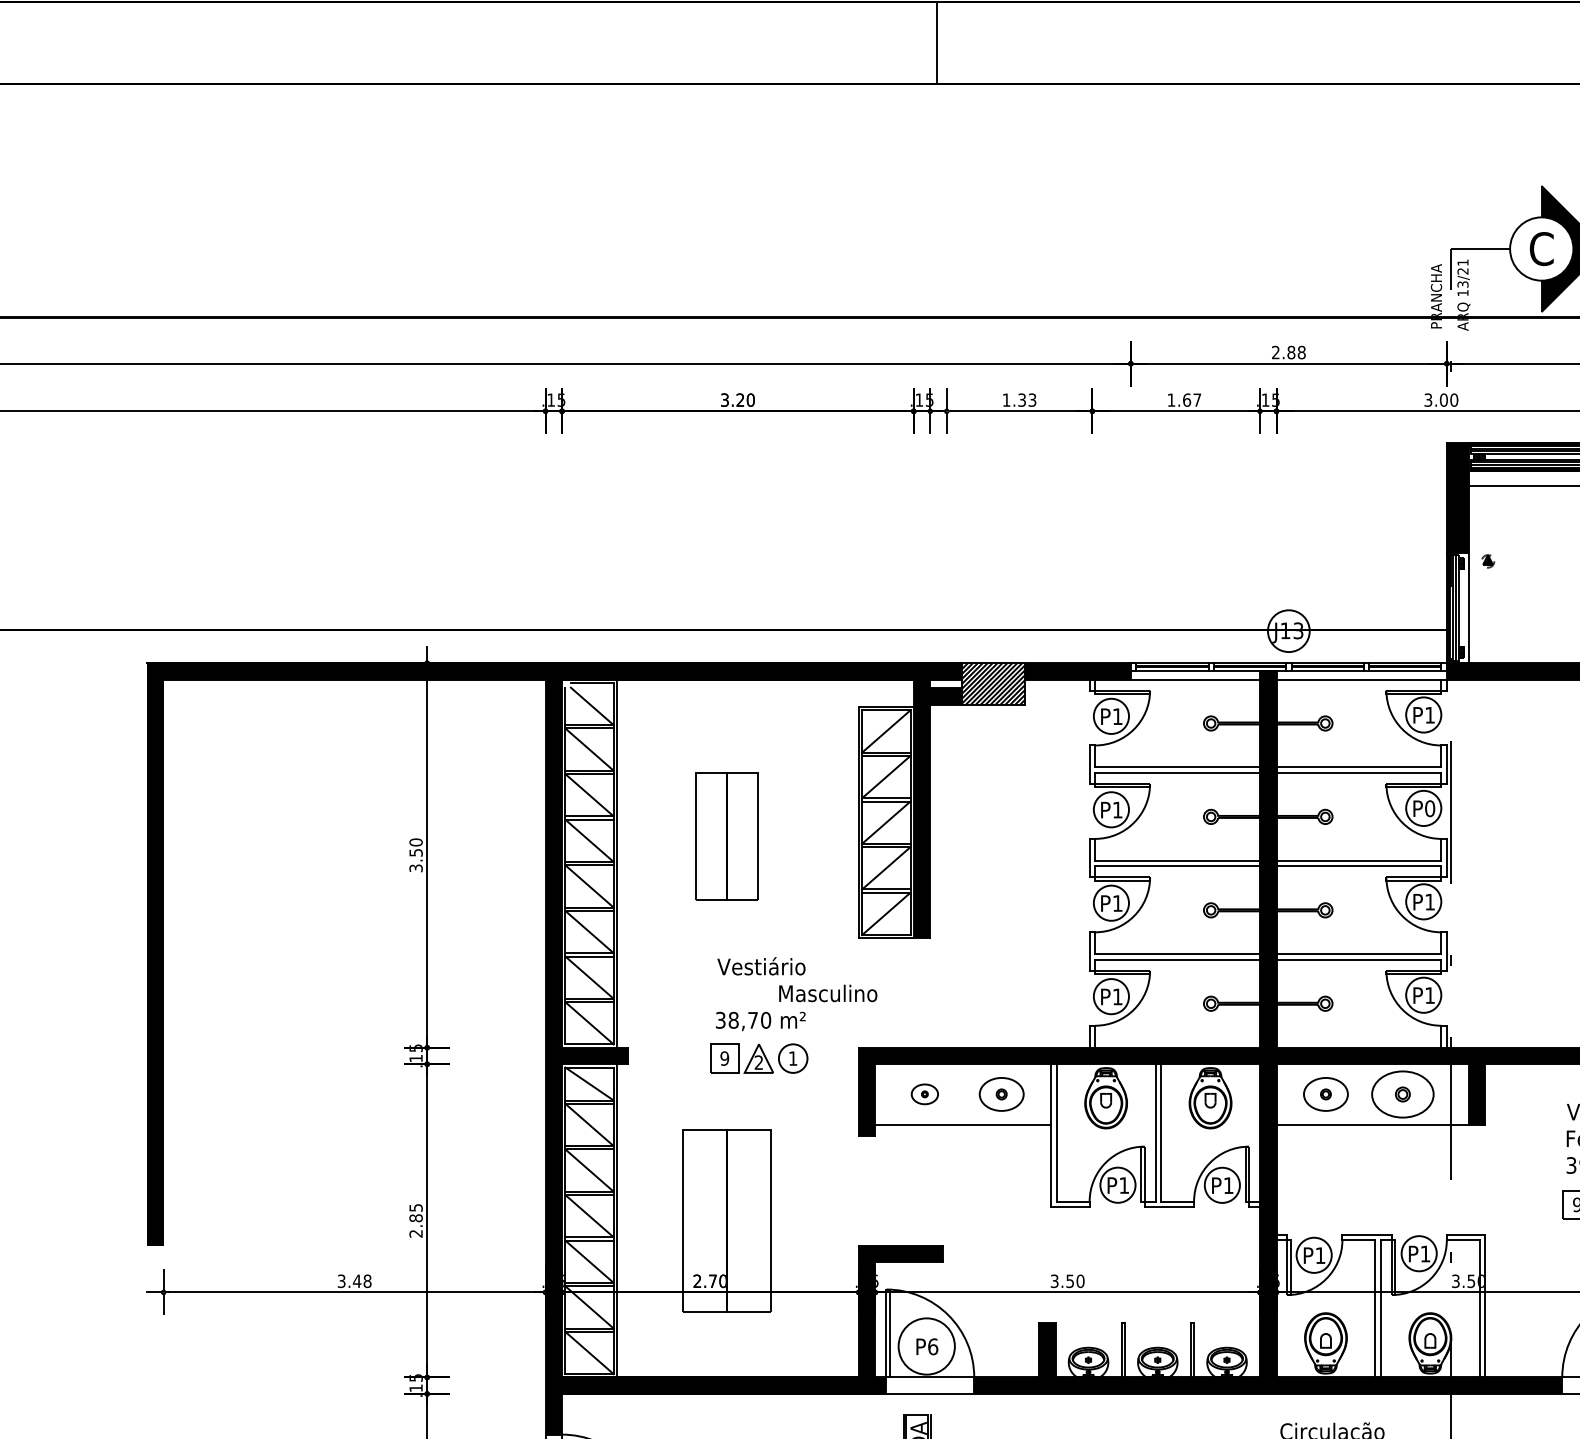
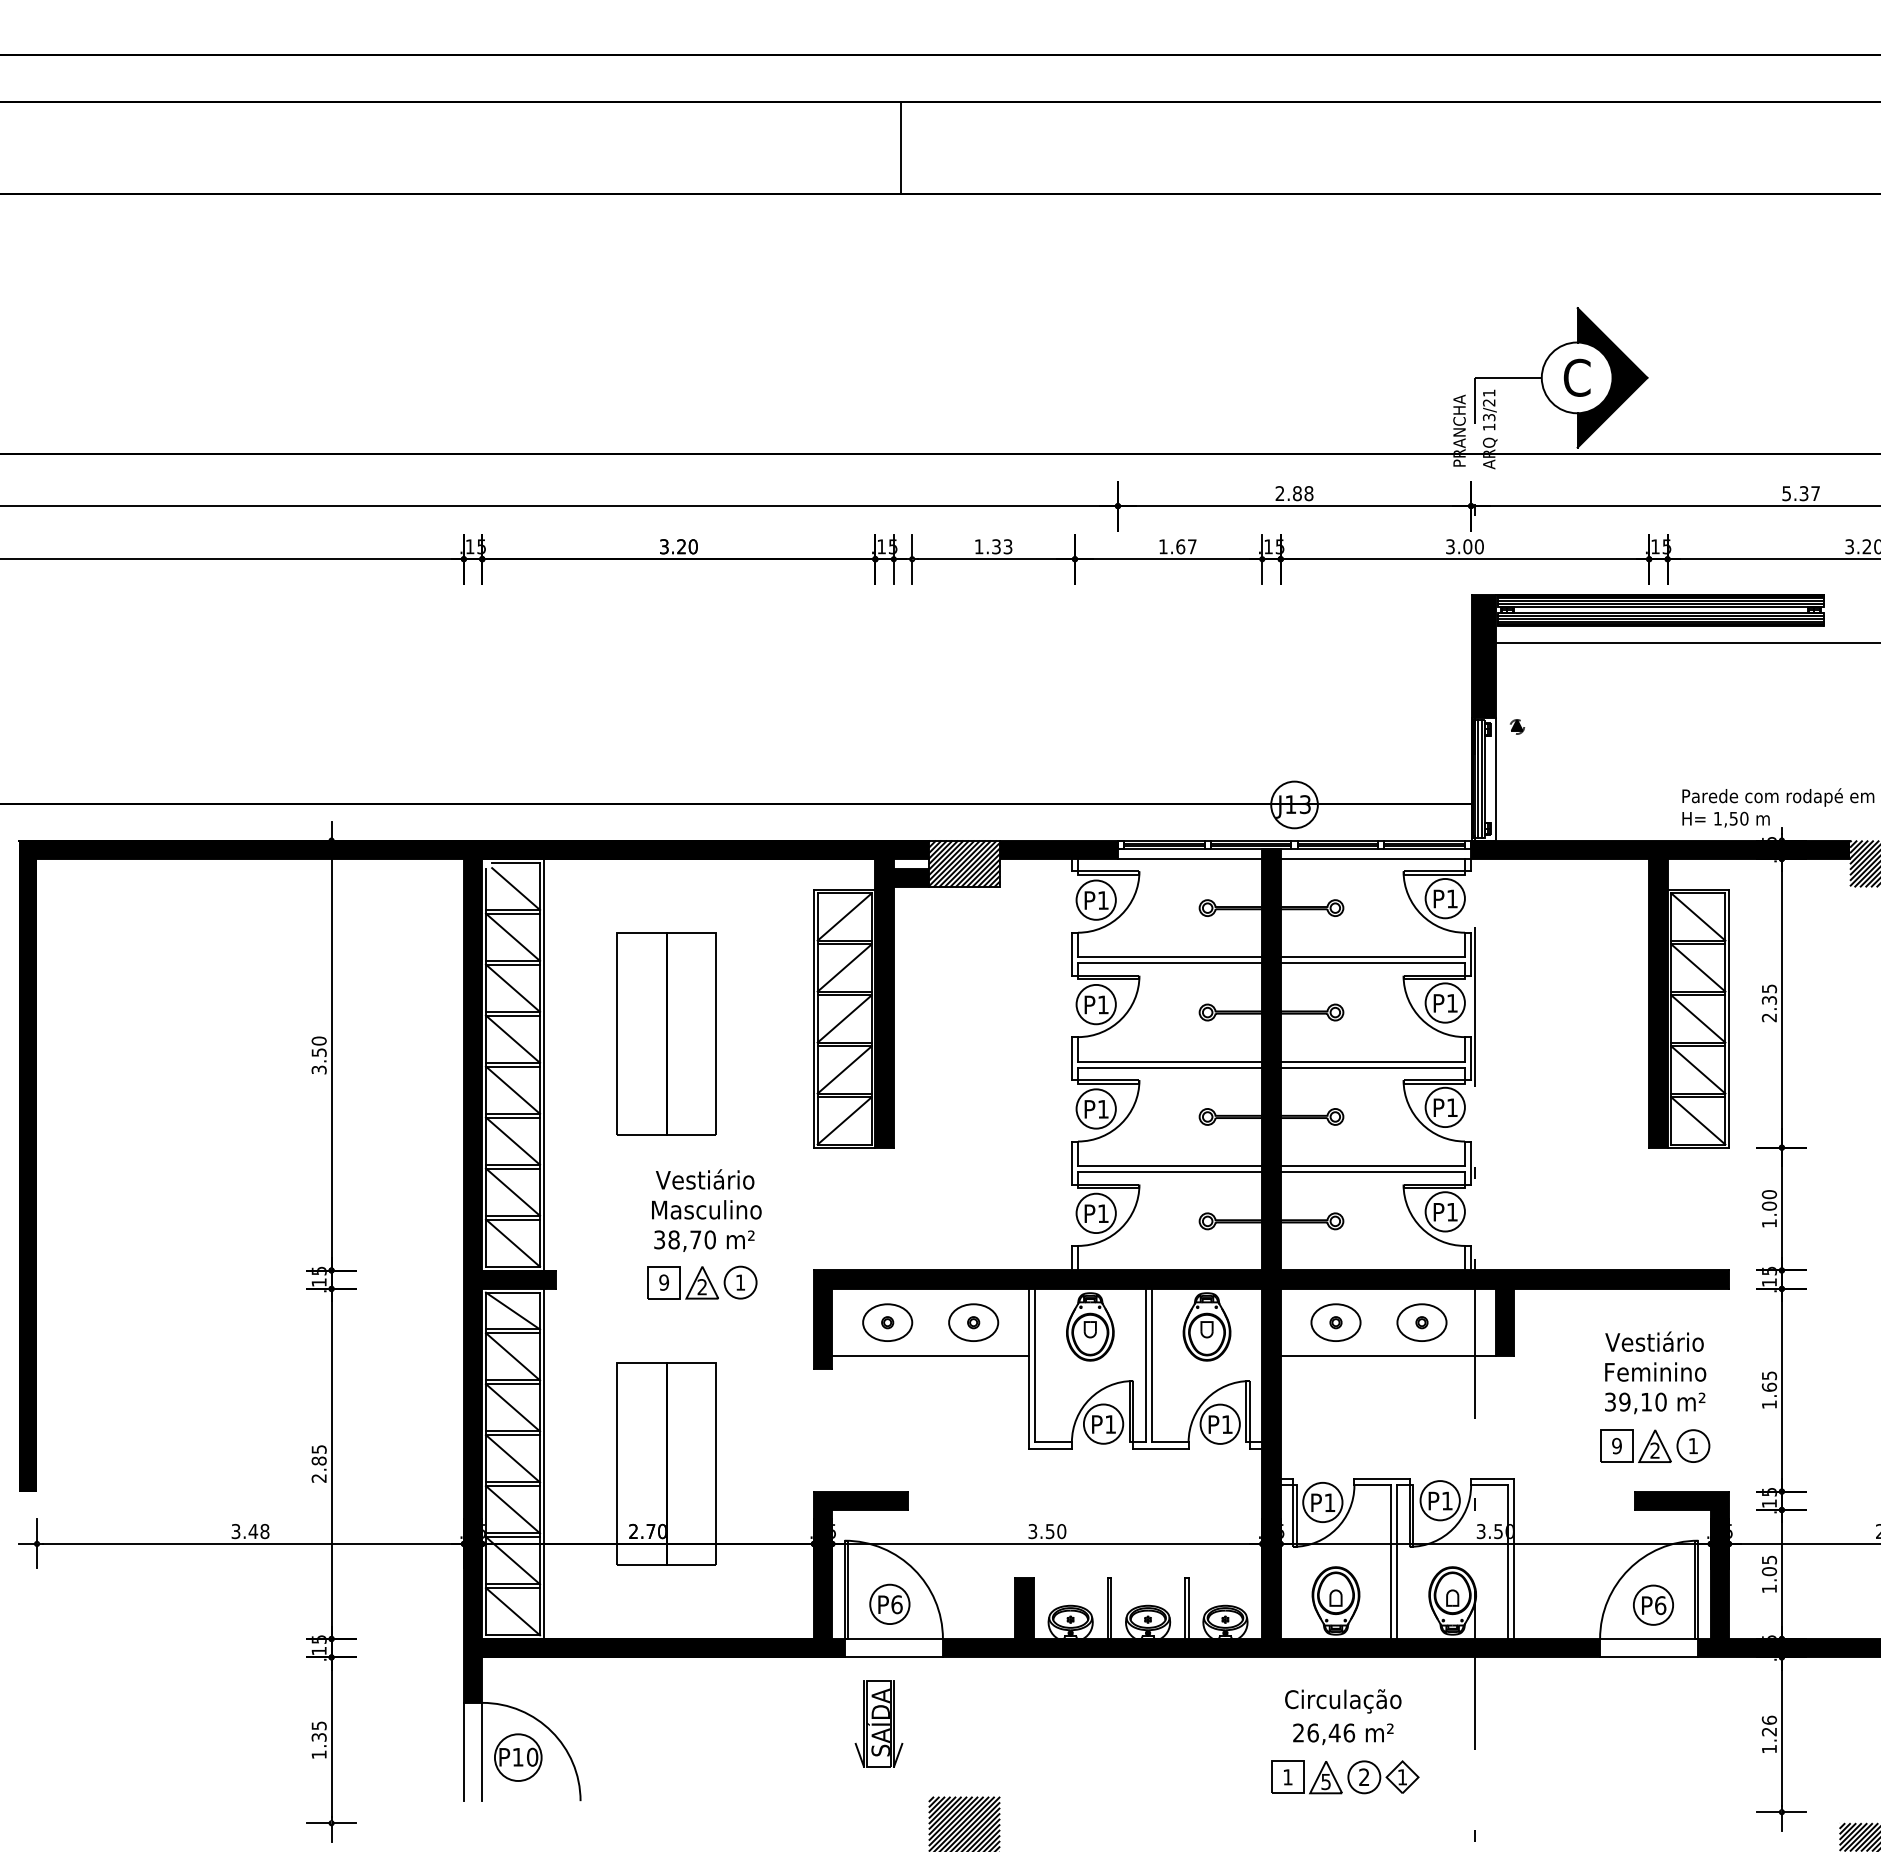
text: (1430, 807) -> (1452, 1002), P0 -> P1
part: (726, 835) -> (666, 1033), size x1.43
text: (827, 993) -> (706, 1209), moved
part: (924, 1094) -> (887, 1322), size x1.67
part: (1402, 1094) -> (1421, 1322), size x0.71
circle: (926, 1346) -> (889, 1604), size x0.62

